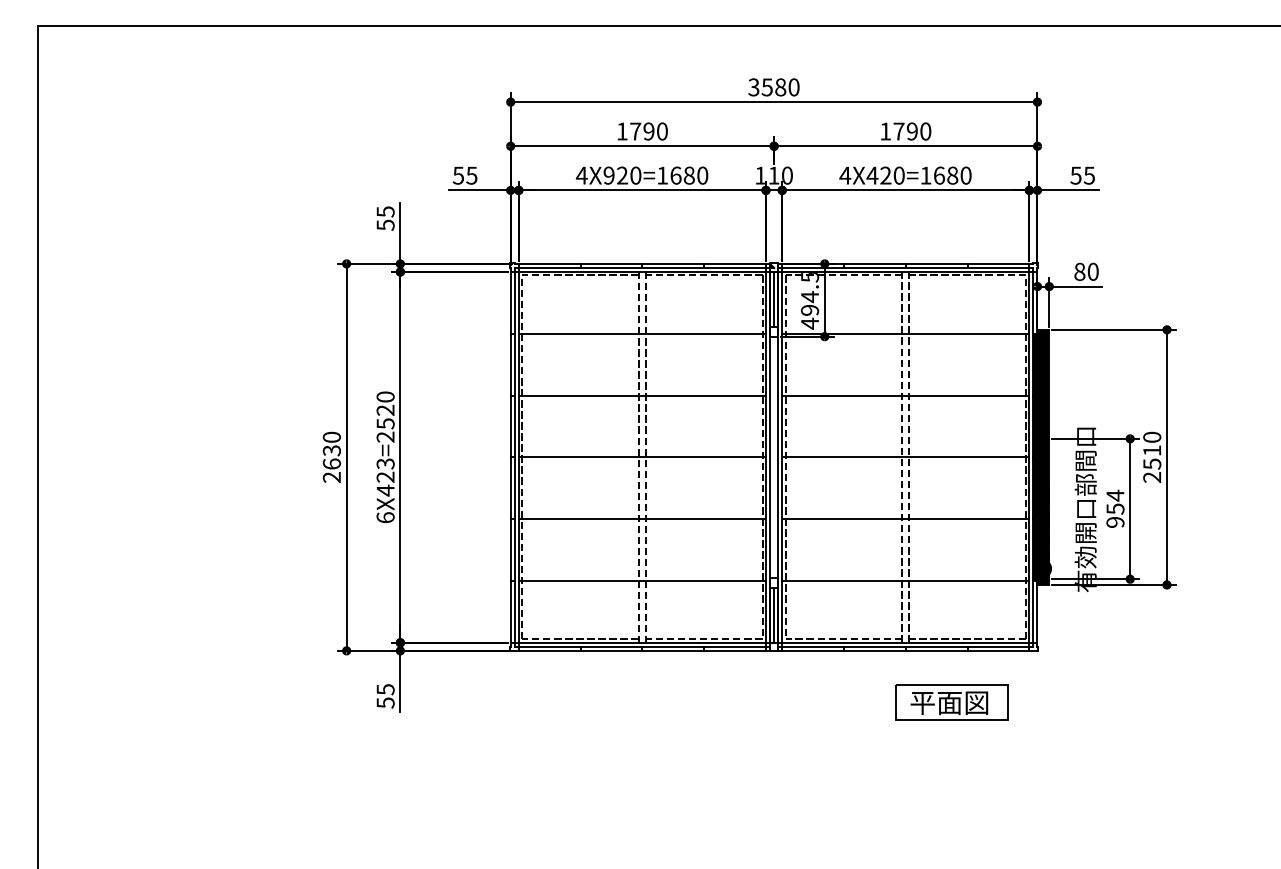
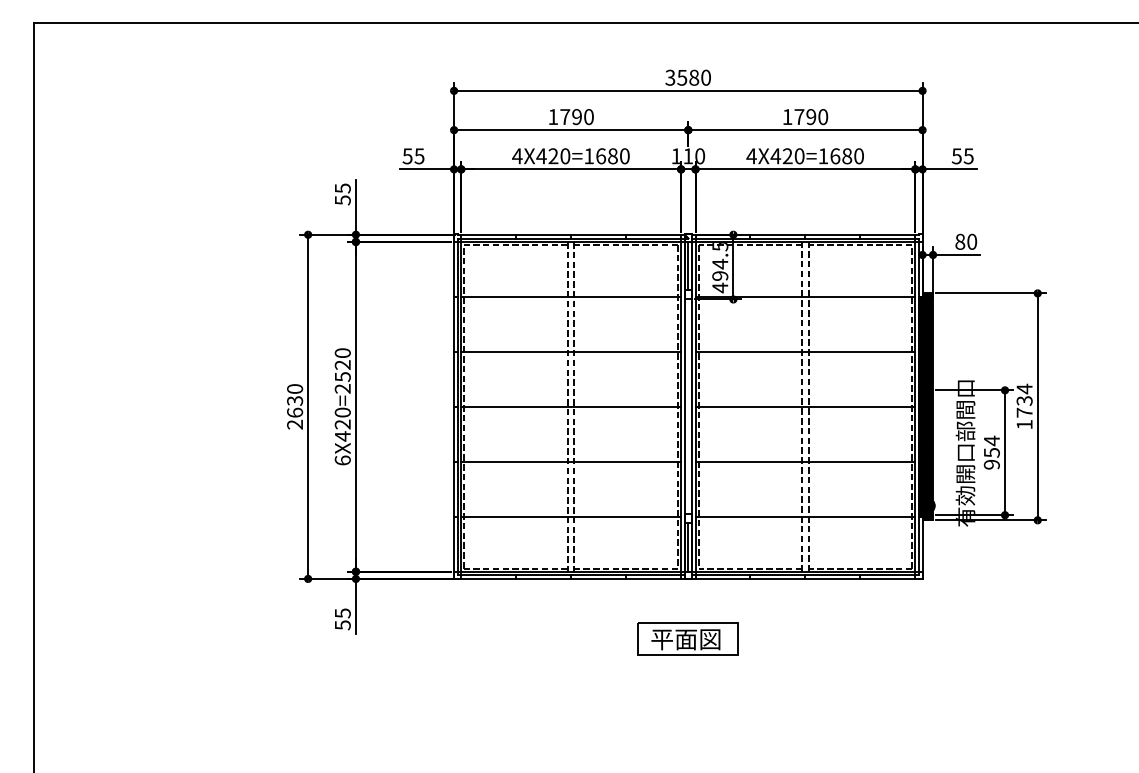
text: (609, 175) -> (541, 156), 4X920=1680 -> 4X420=1680
text: (1152, 456) -> (1024, 406), 2510 -> 1734
text: (385, 463) -> (342, 412), 6X423=2520 -> 6X420=2520
part: (951, 702) -> (687, 639), moved

